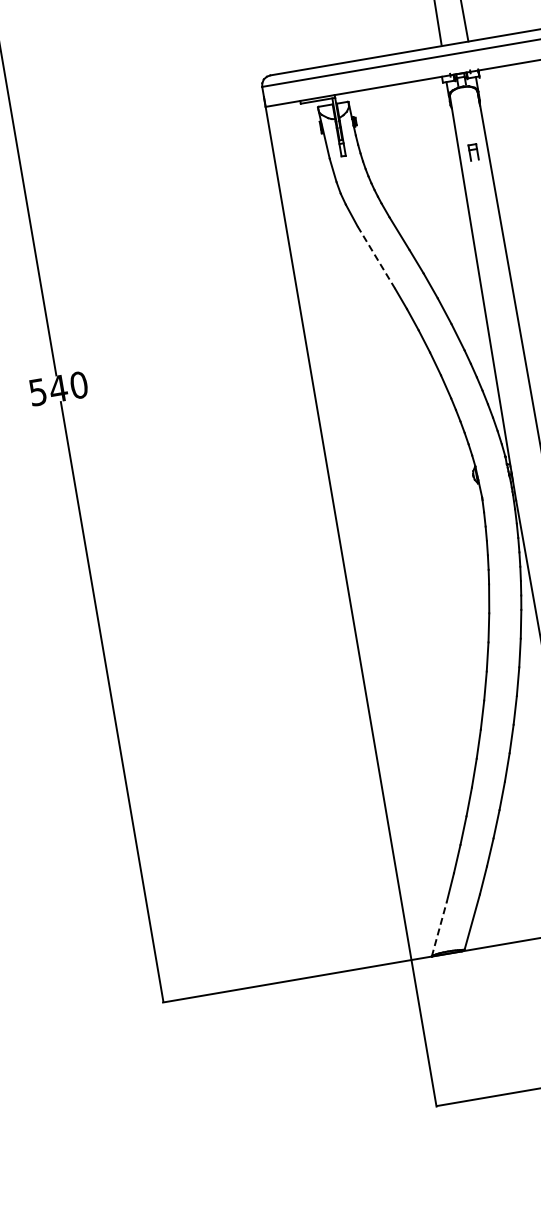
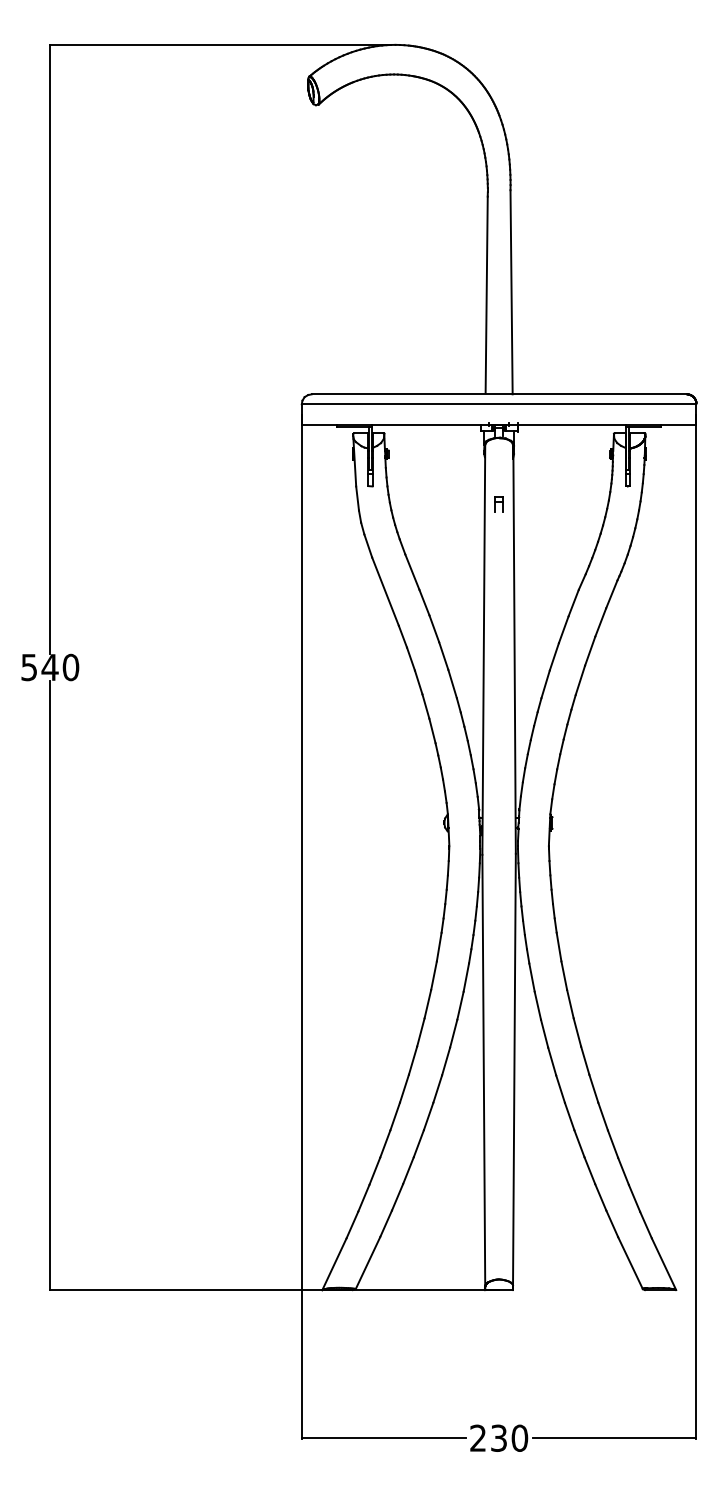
line: (376, 257) -> (385, 591), dashed -> solid
line: (439, 929) -> (334, 1264), dashed -> solid

